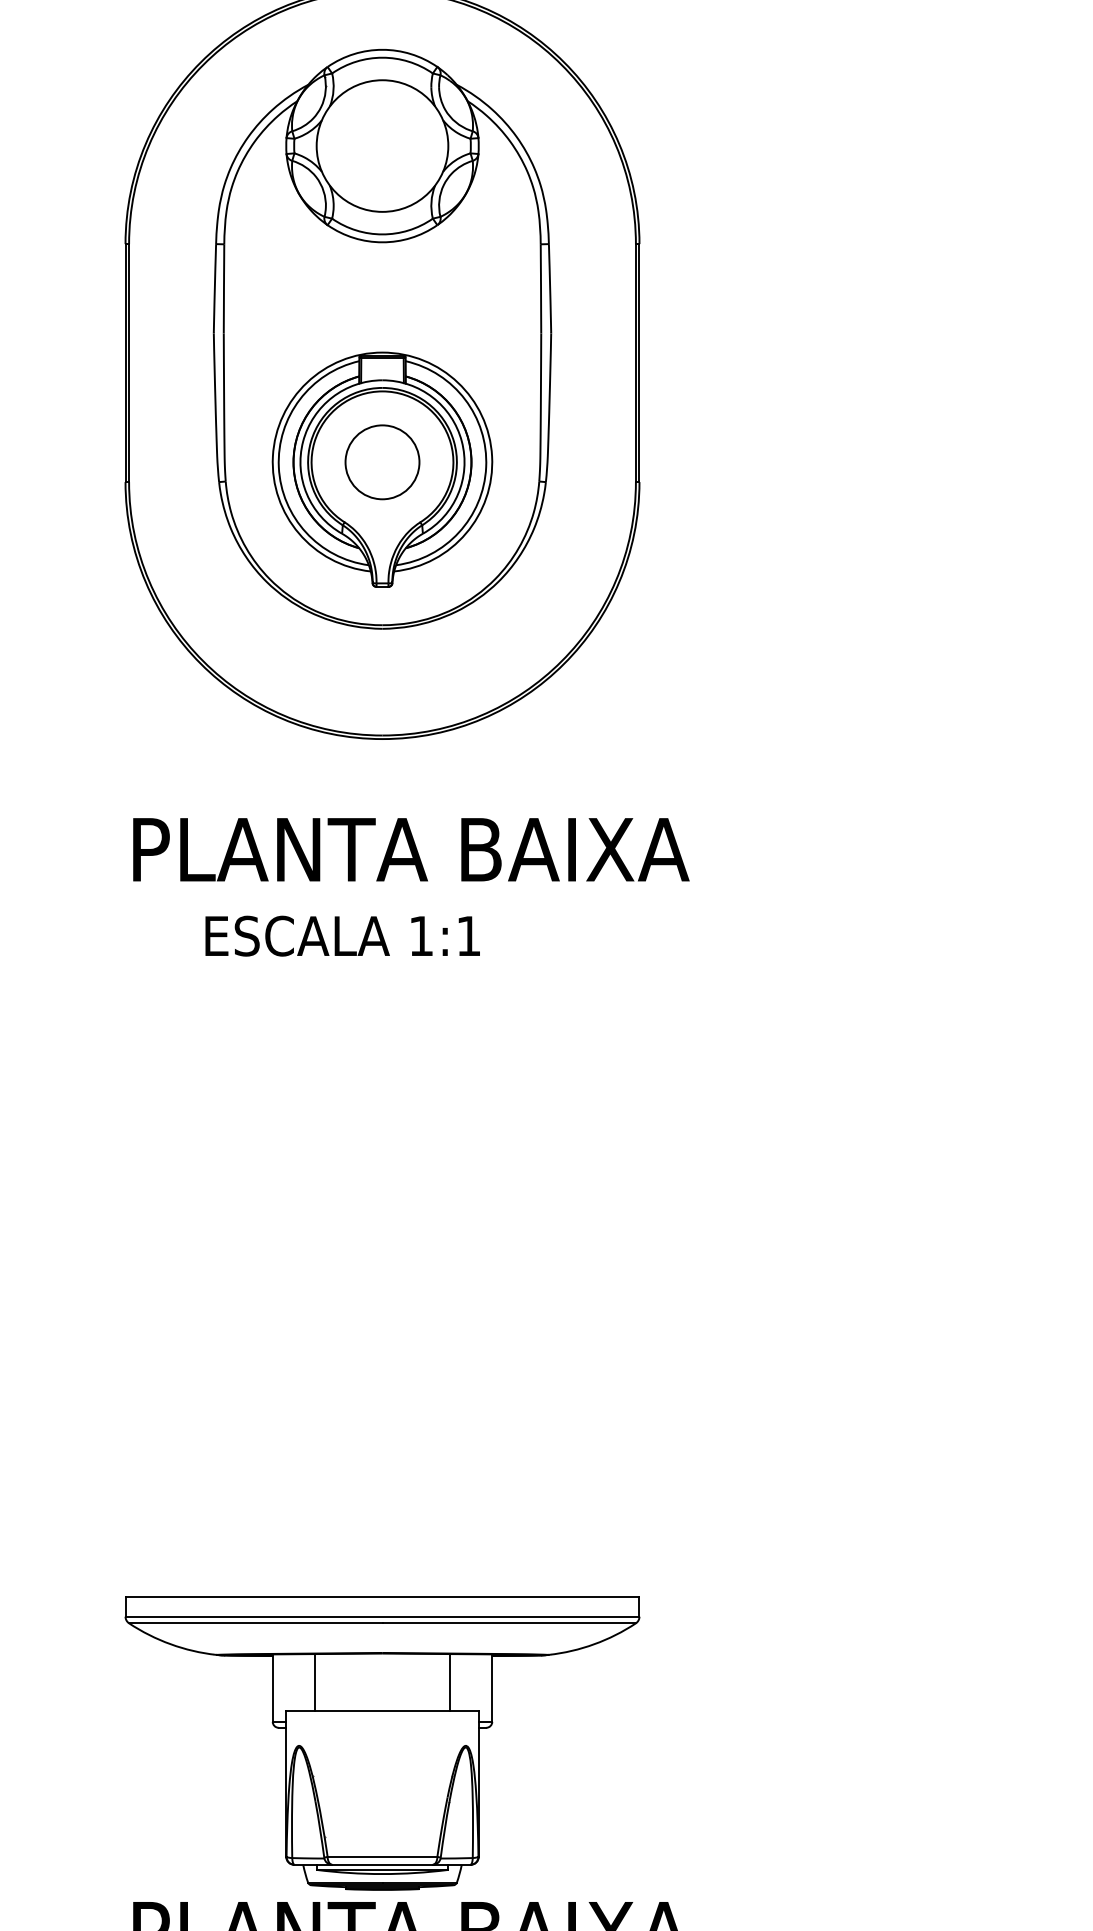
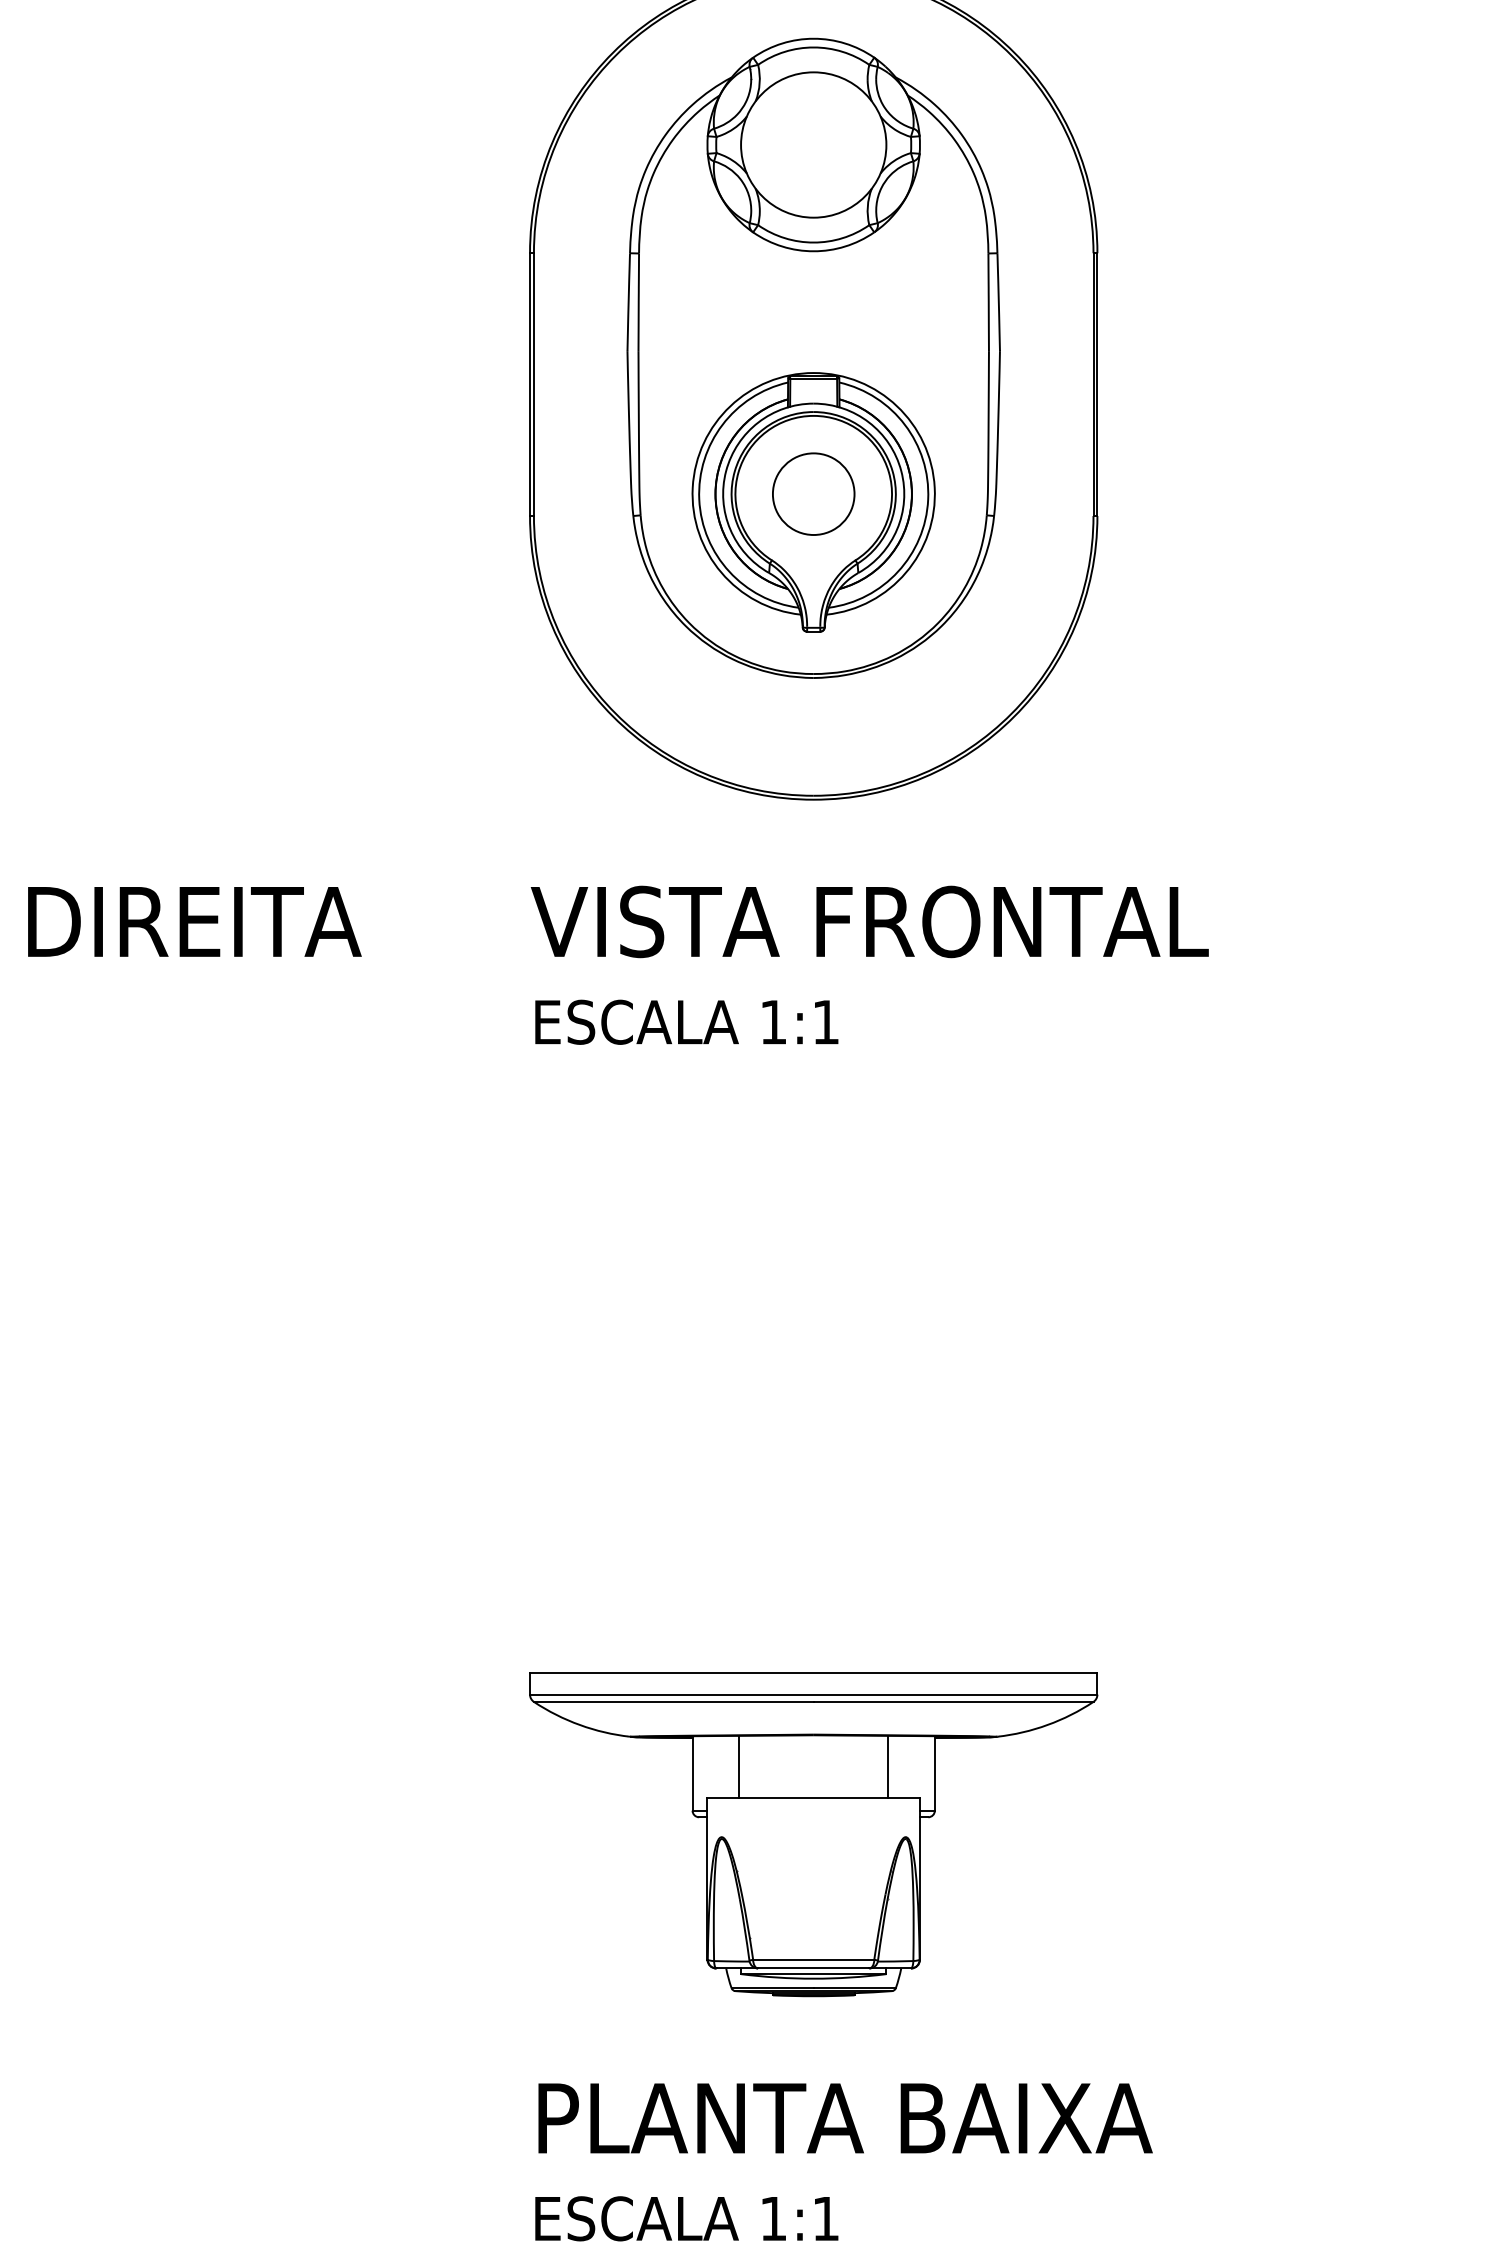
text: (433, 849) -> (869, 921), PLANTA BAIXA -> VISTA FRONTAL
text: (342, 935) -> (686, 1021), moved
part: (382, 1743) -> (813, 1834), moved

